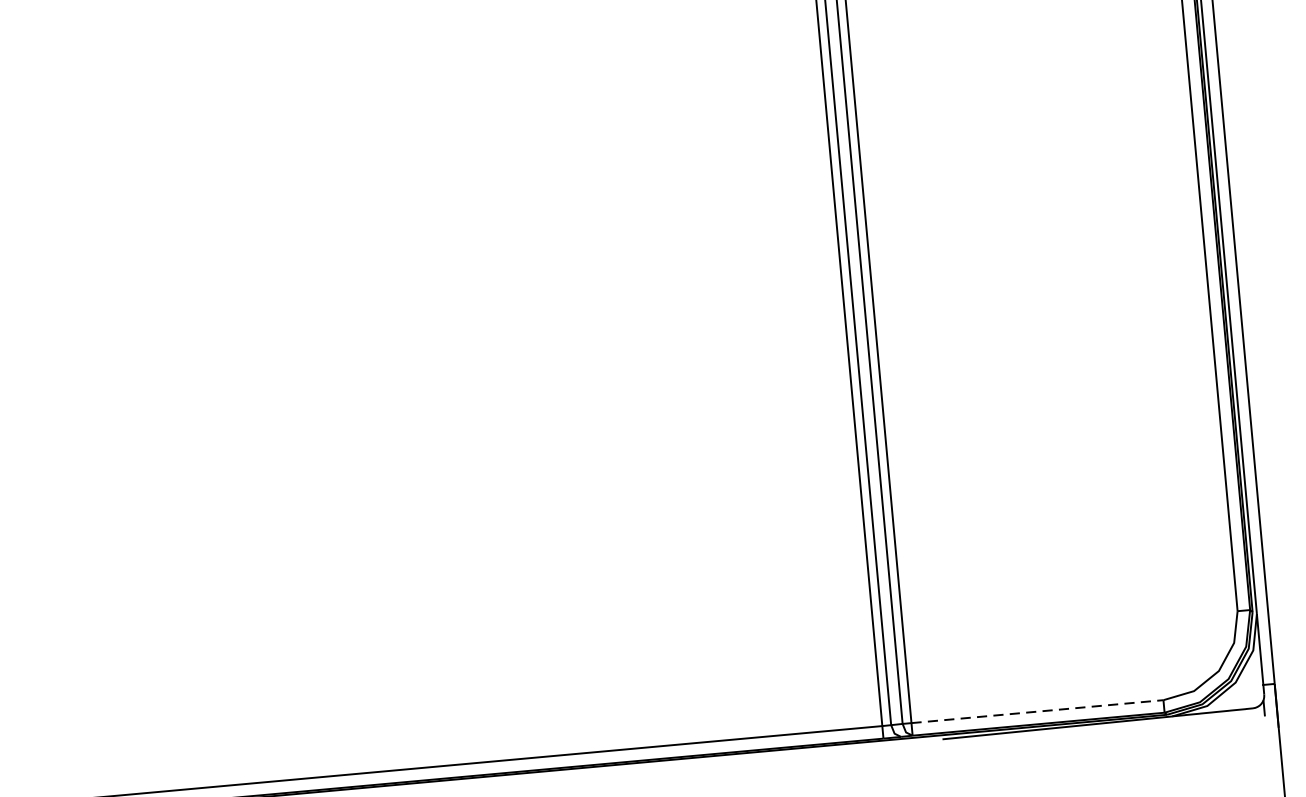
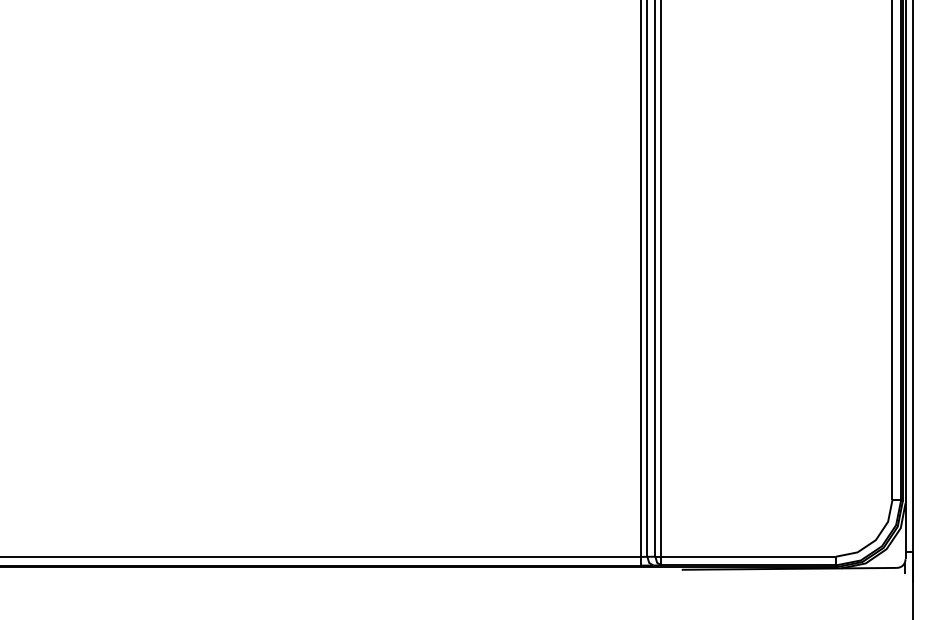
line: (1038, 711) -> (749, 556), dashed -> solid

